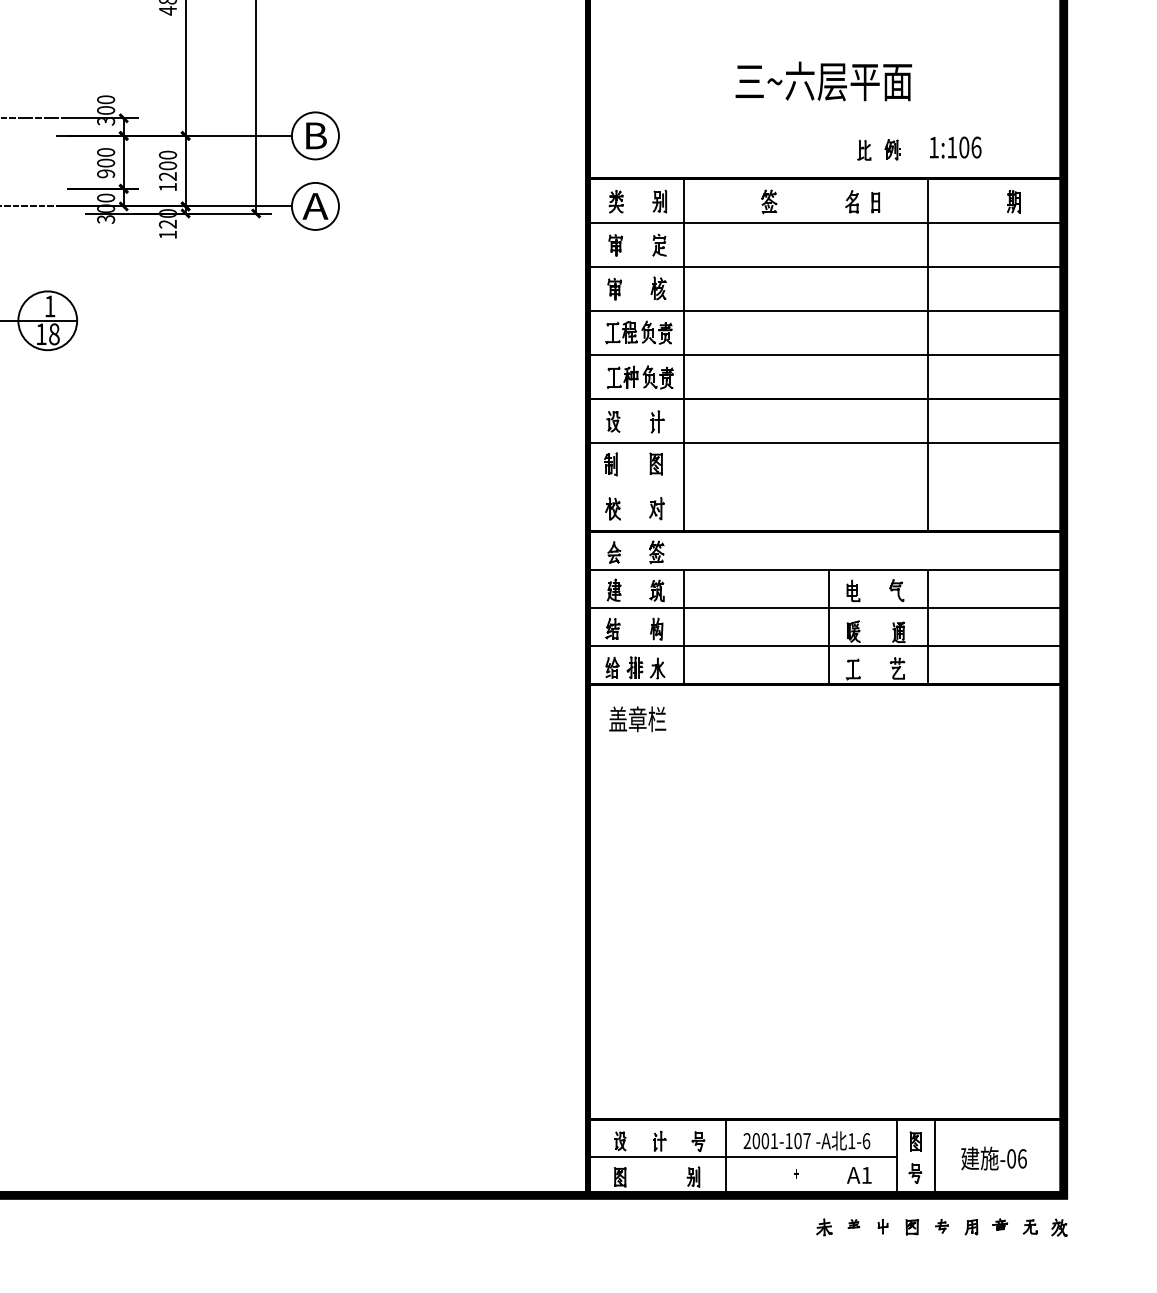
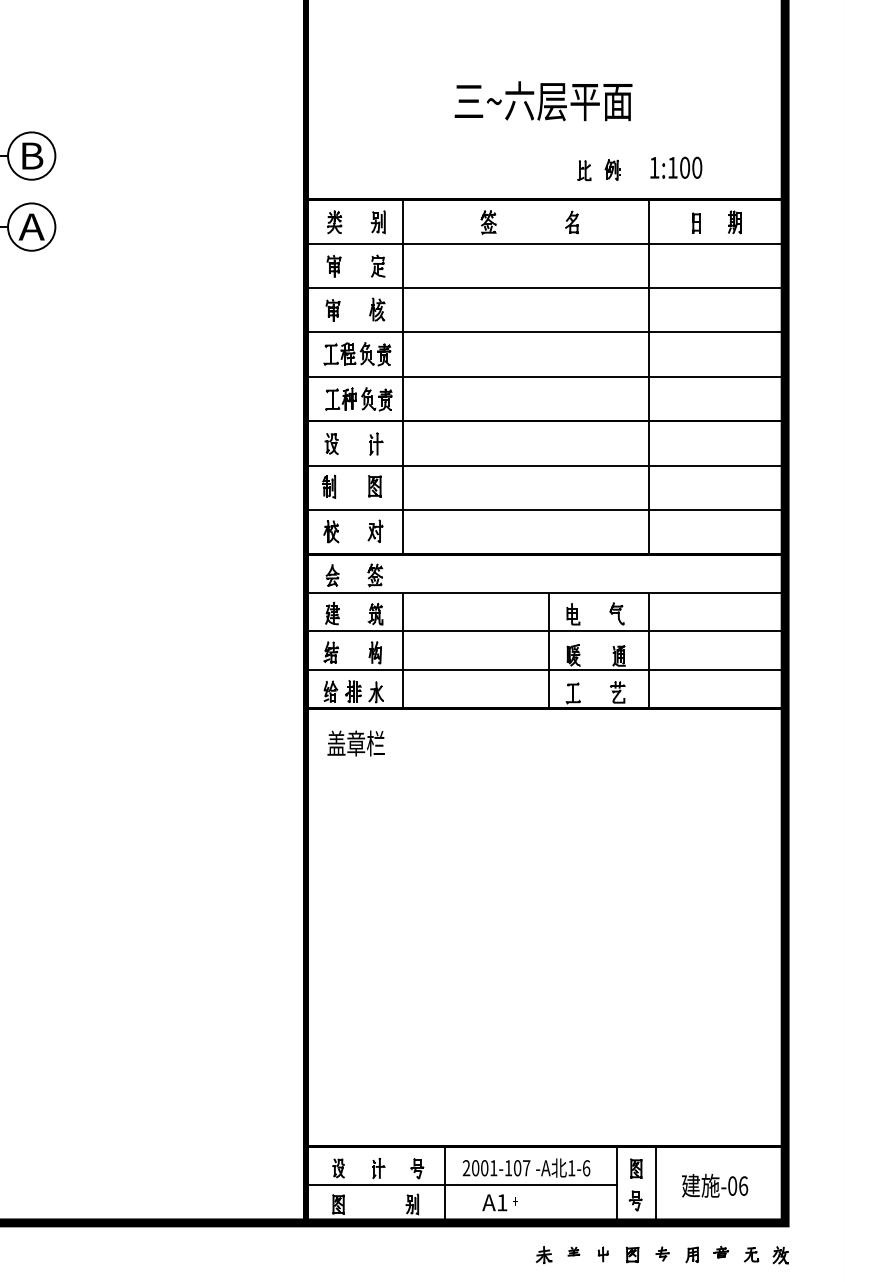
text: (976, 147) -> (697, 167), 1:106 -> 1:100
curve: (875, 202) -> (696, 223), moved
line: (825, 487) -> (545, 510), added
text: (859, 1175) -> (494, 1202), moved

